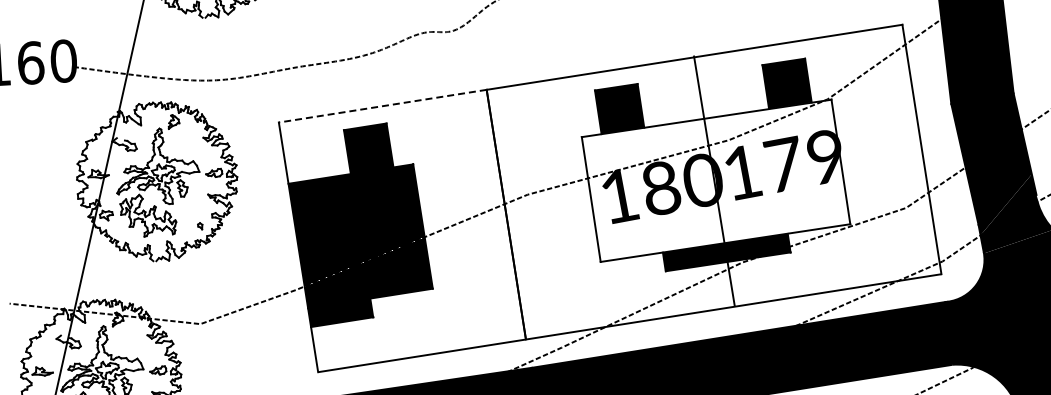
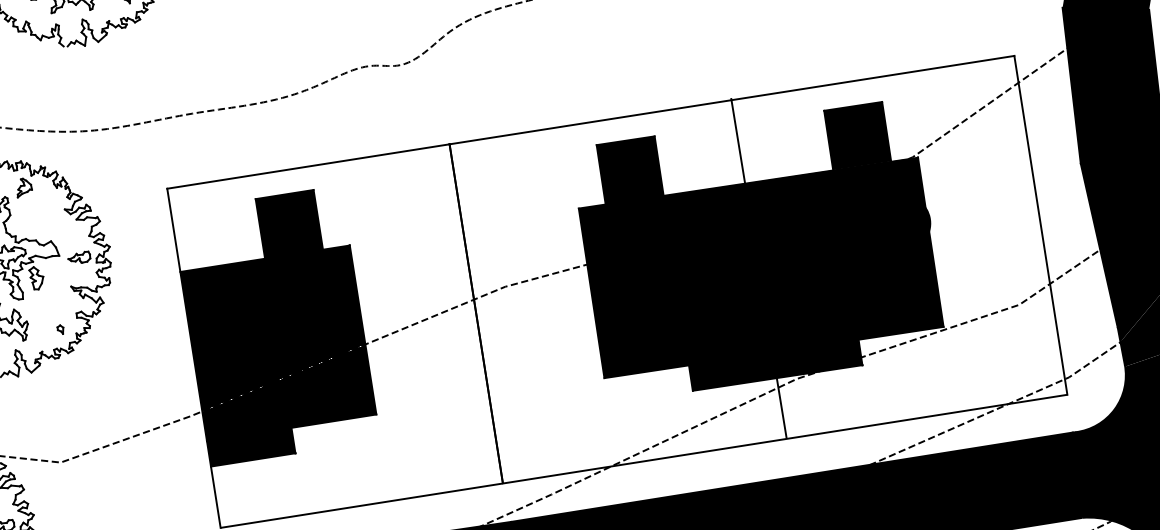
line: (382, 106) -> (308, 166), dashed -> solid
fill: (715, 180) -> (760, 267), added

